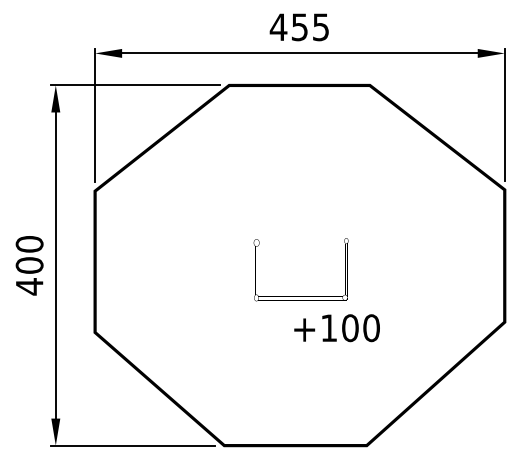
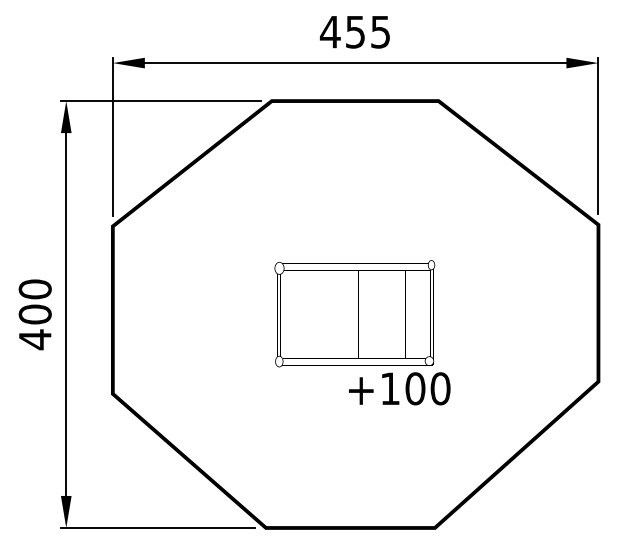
part: (305, 280) -> (362, 332), size x1.43

